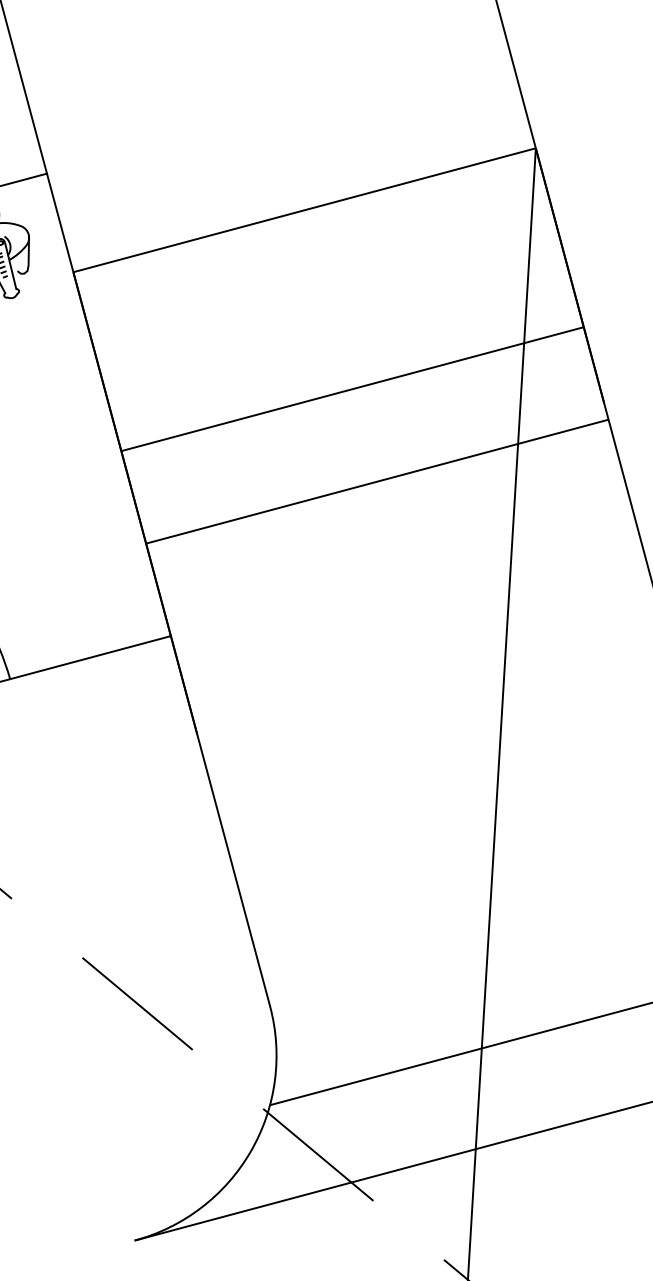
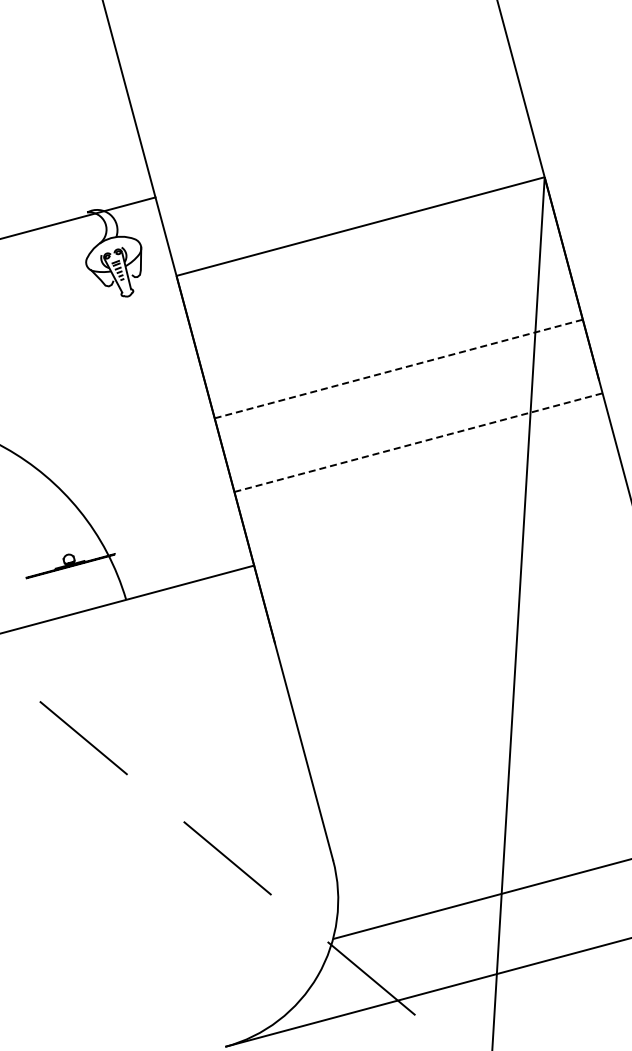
line: (352, 389) -> (398, 369), solid -> dashed
line: (377, 481) -> (418, 442), solid -> dashed

